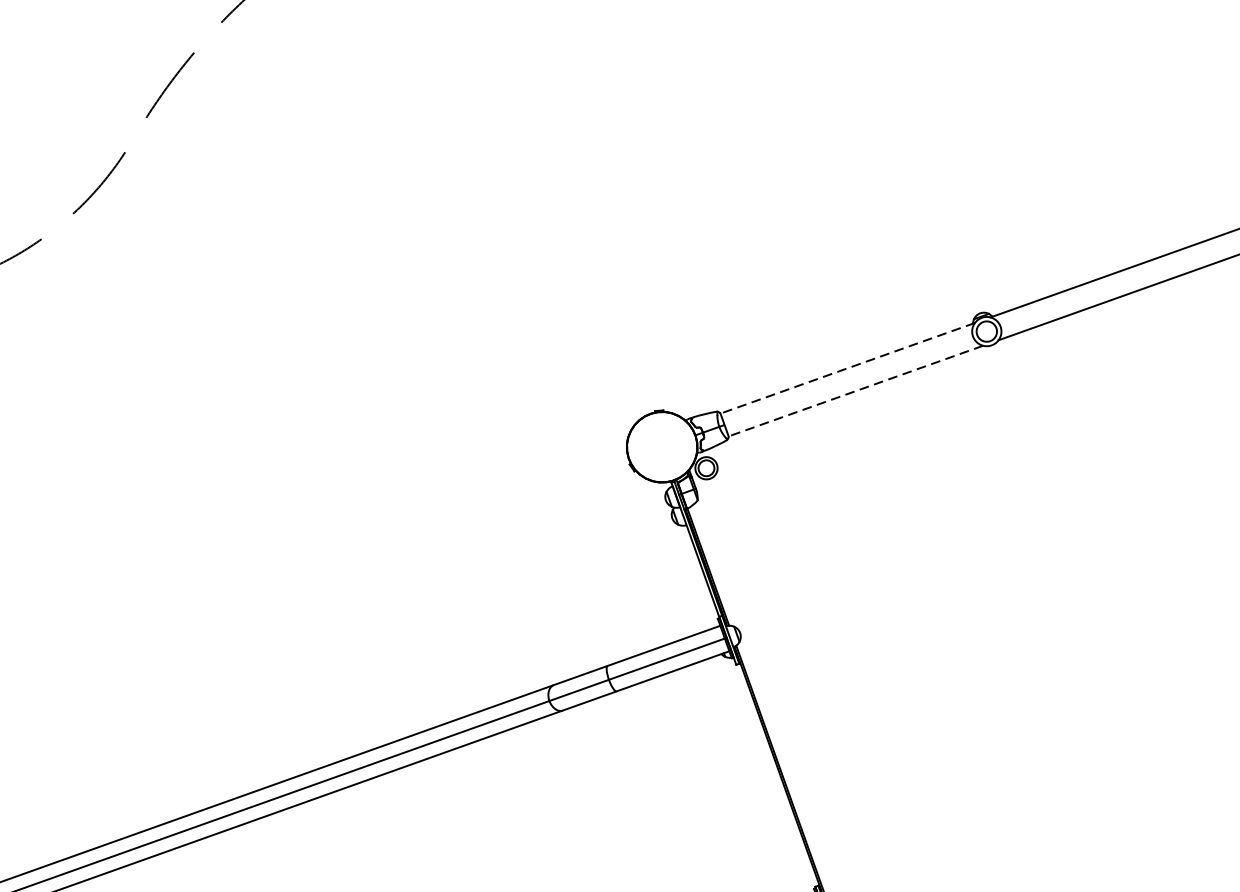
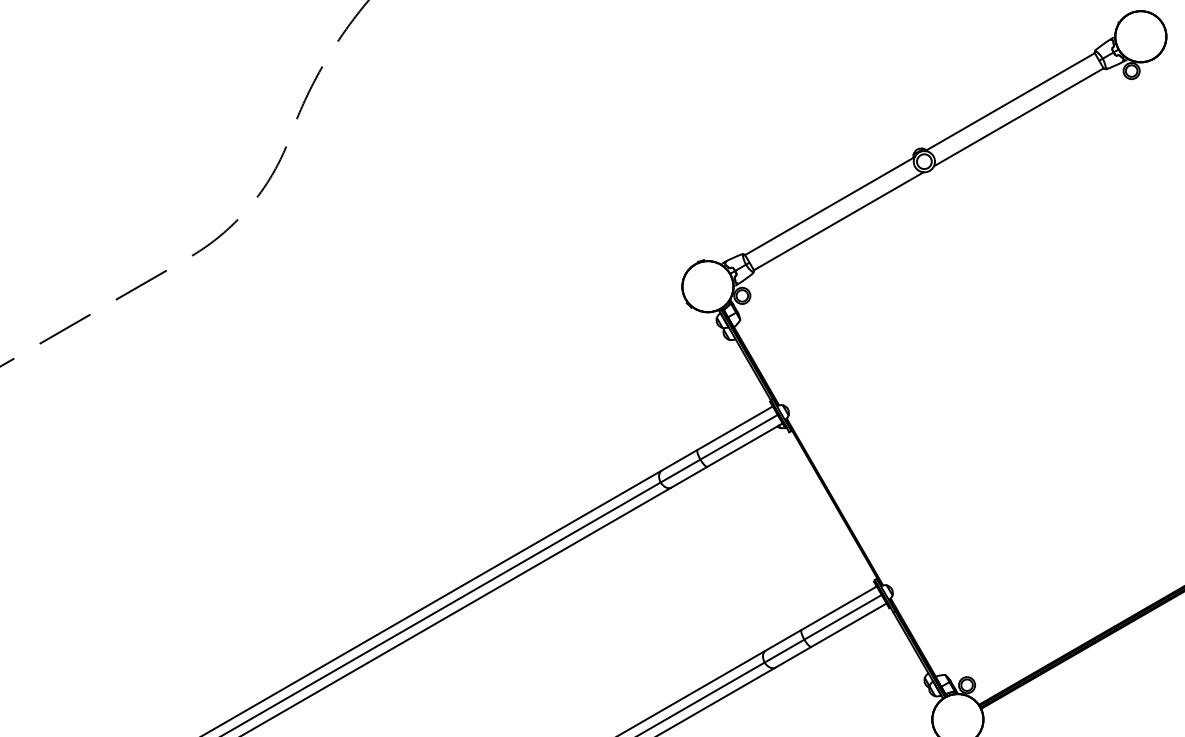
line: (846, 368) -> (829, 206), dashed -> solid
line: (855, 391) -> (838, 221), dashed -> solid

